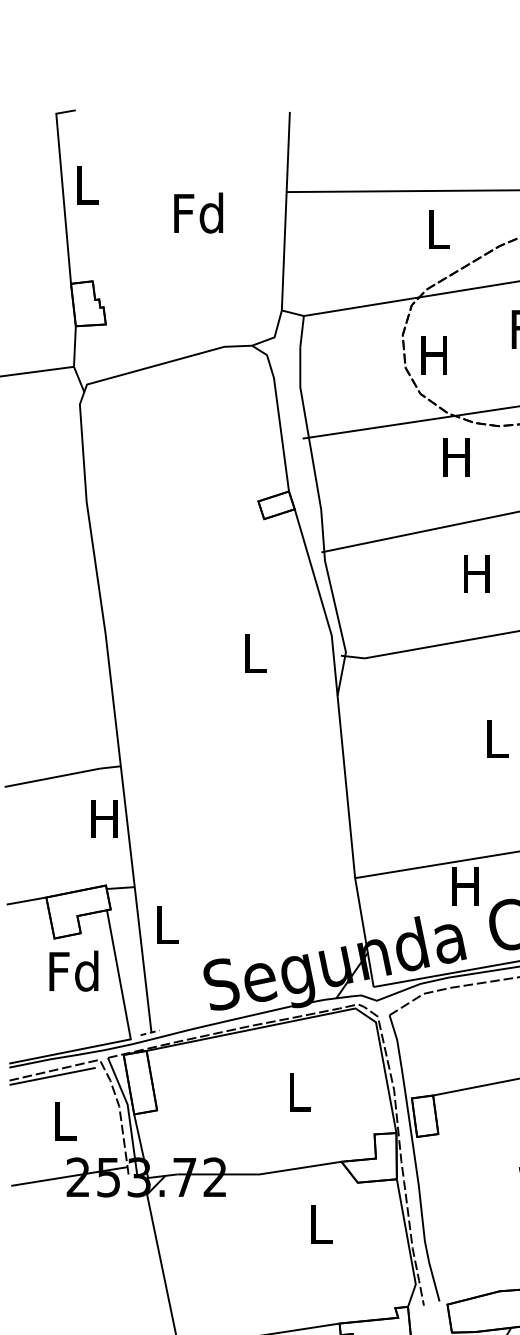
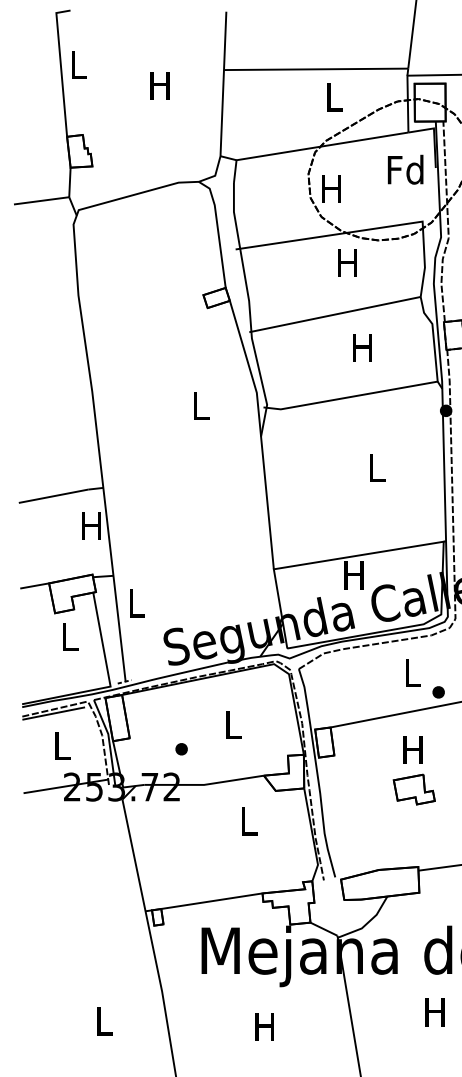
text: (198, 213) -> (159, 85), Fd -> H
text: (72, 970) -> (68, 636), Fd -> L
part: (228, 1125) -> (181, 749), added

